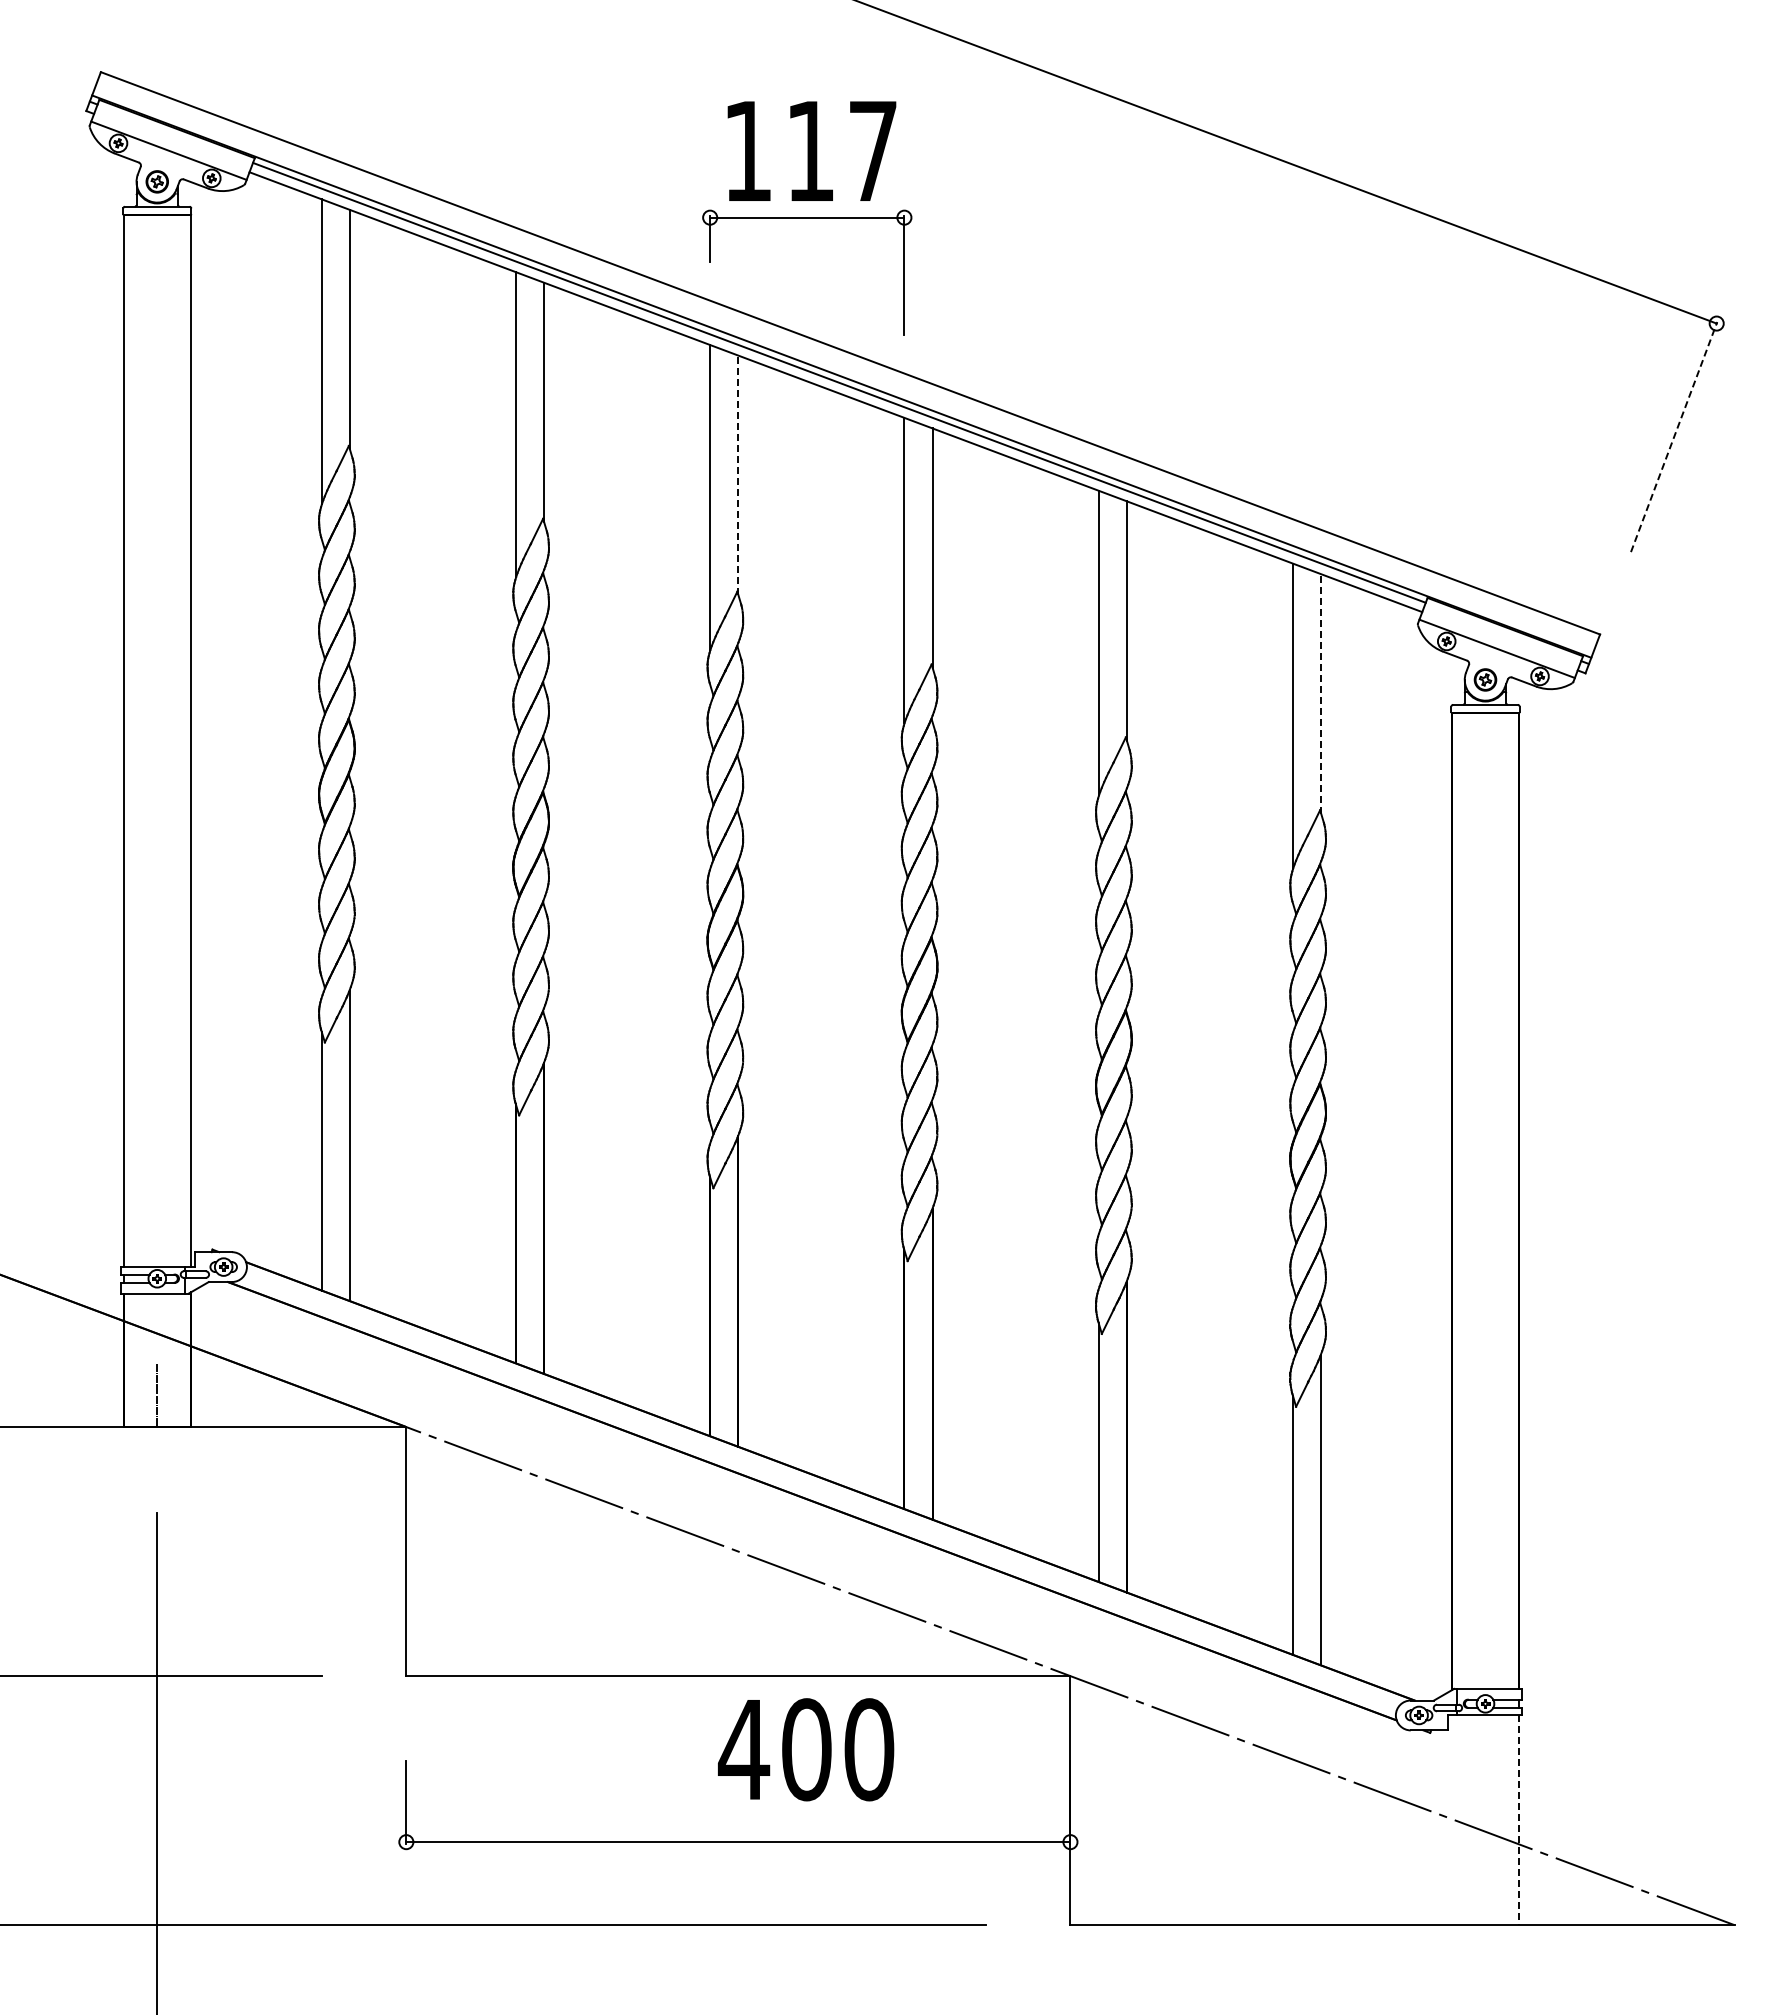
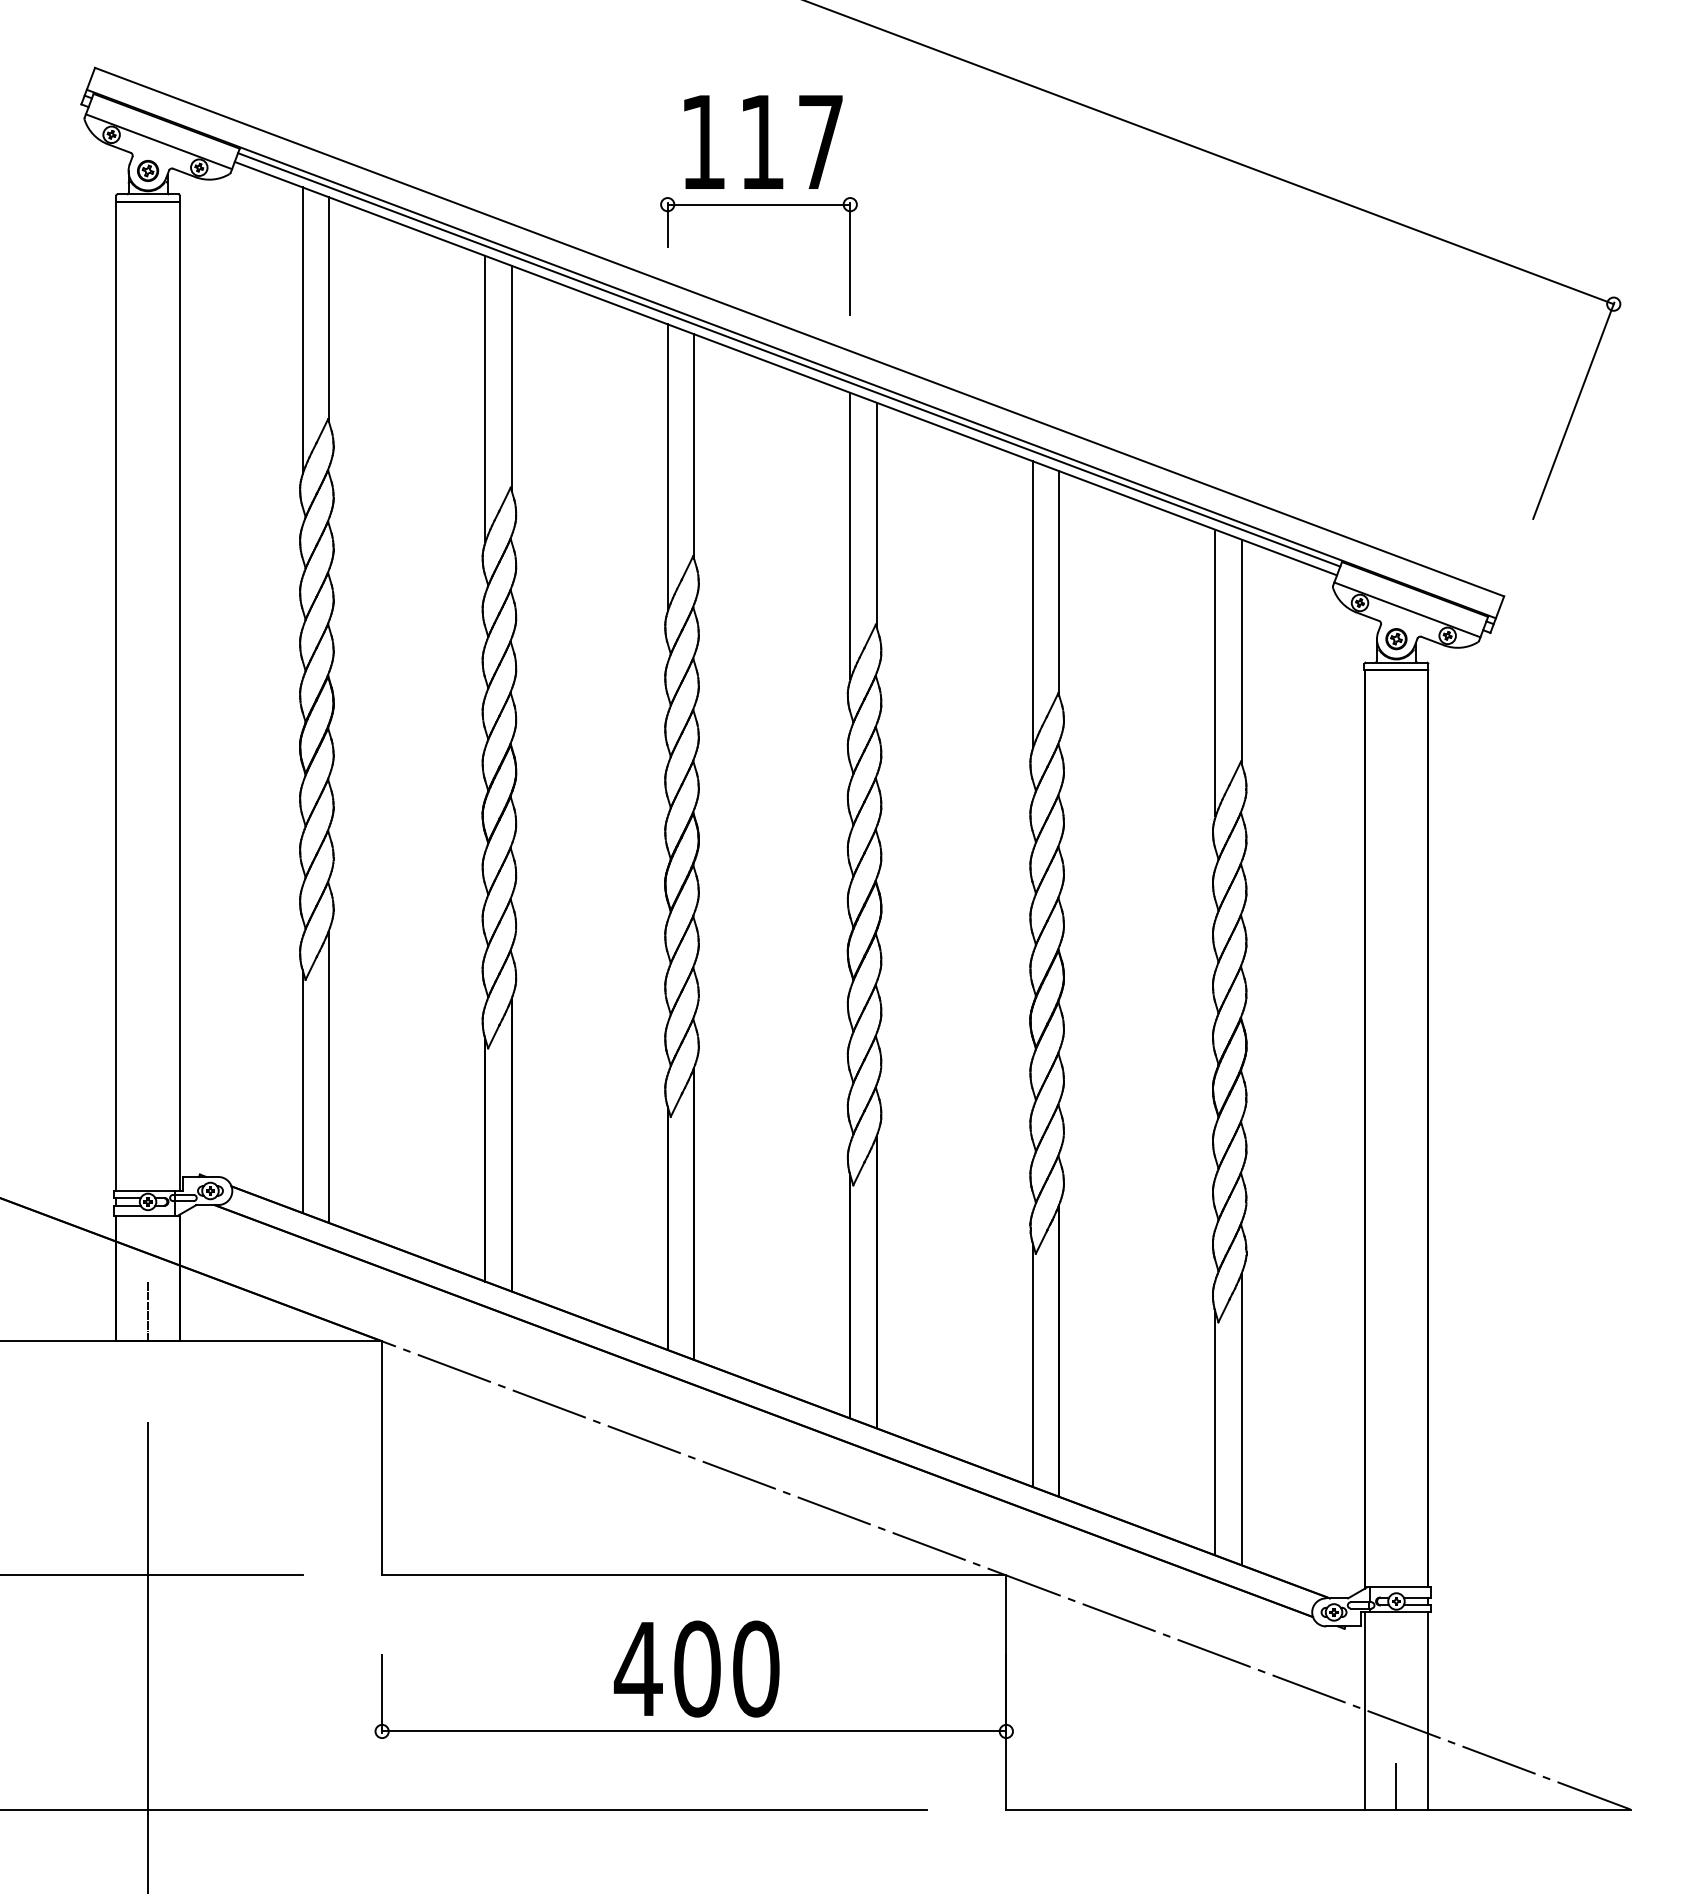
line: (1674, 437) -> (1574, 411), dashed -> solid
line: (738, 475) -> (694, 446), dashed -> solid
line: (1321, 693) -> (1242, 651), dashed -> solid
text: (806, 1749) -> (697, 1668), moved
line: (1451, 1820) -> (1364, 1711), added
line: (1519, 1820) -> (1428, 1711), dashed -> solid
line: (1485, 1900) -> (1396, 1786), added

